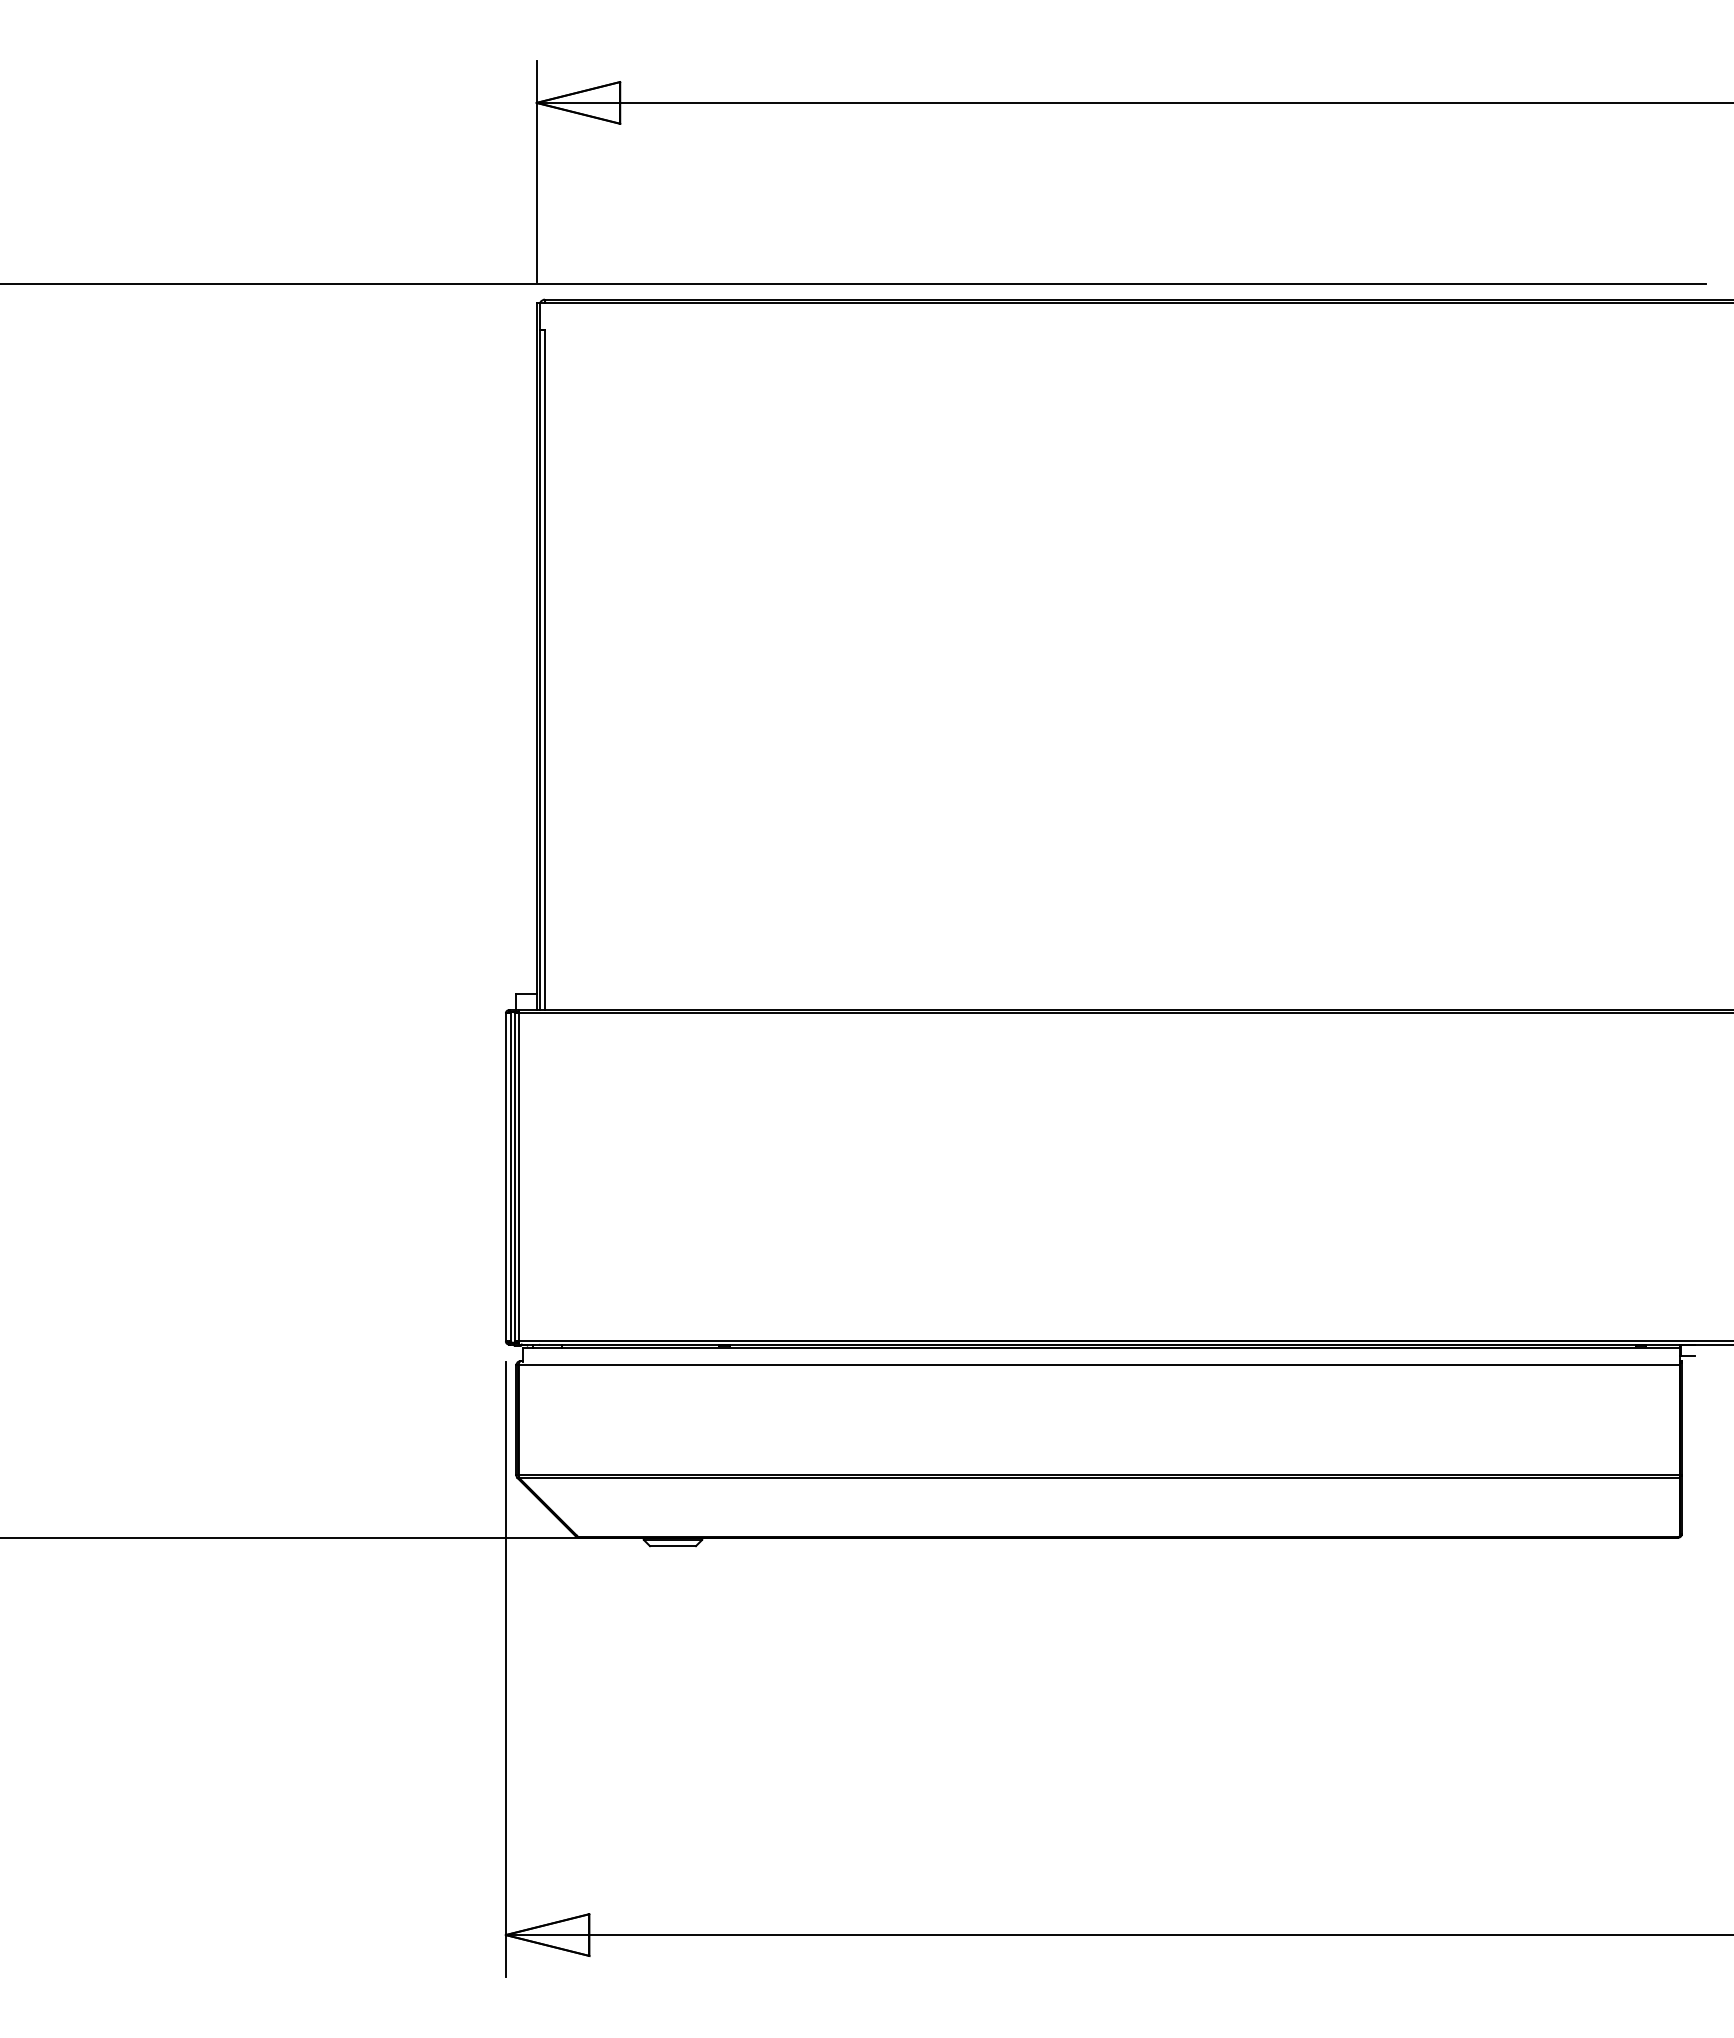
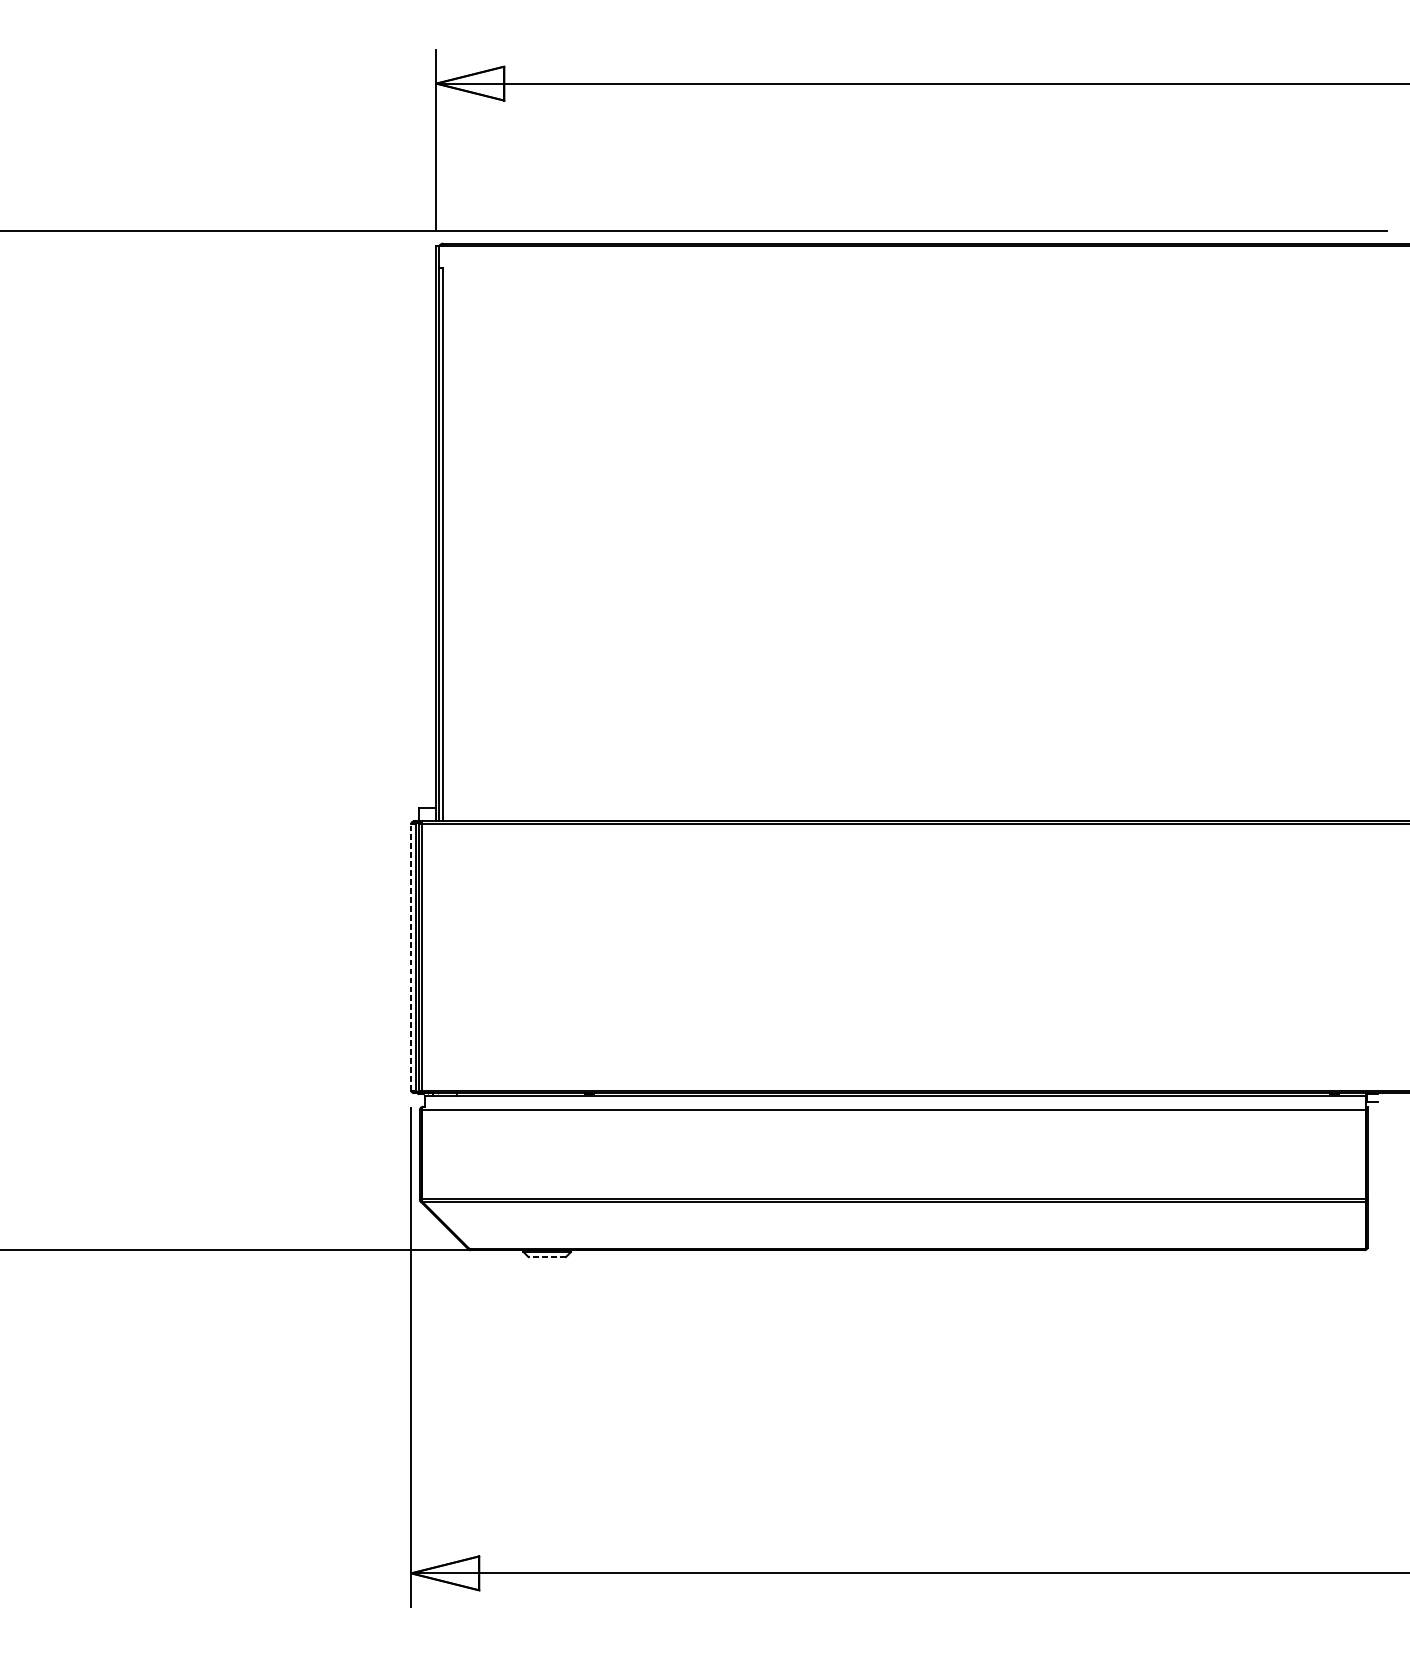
line: (505, 1176) -> (411, 956), solid -> dashed
line: (673, 1546) -> (547, 1257), solid -> dashed

